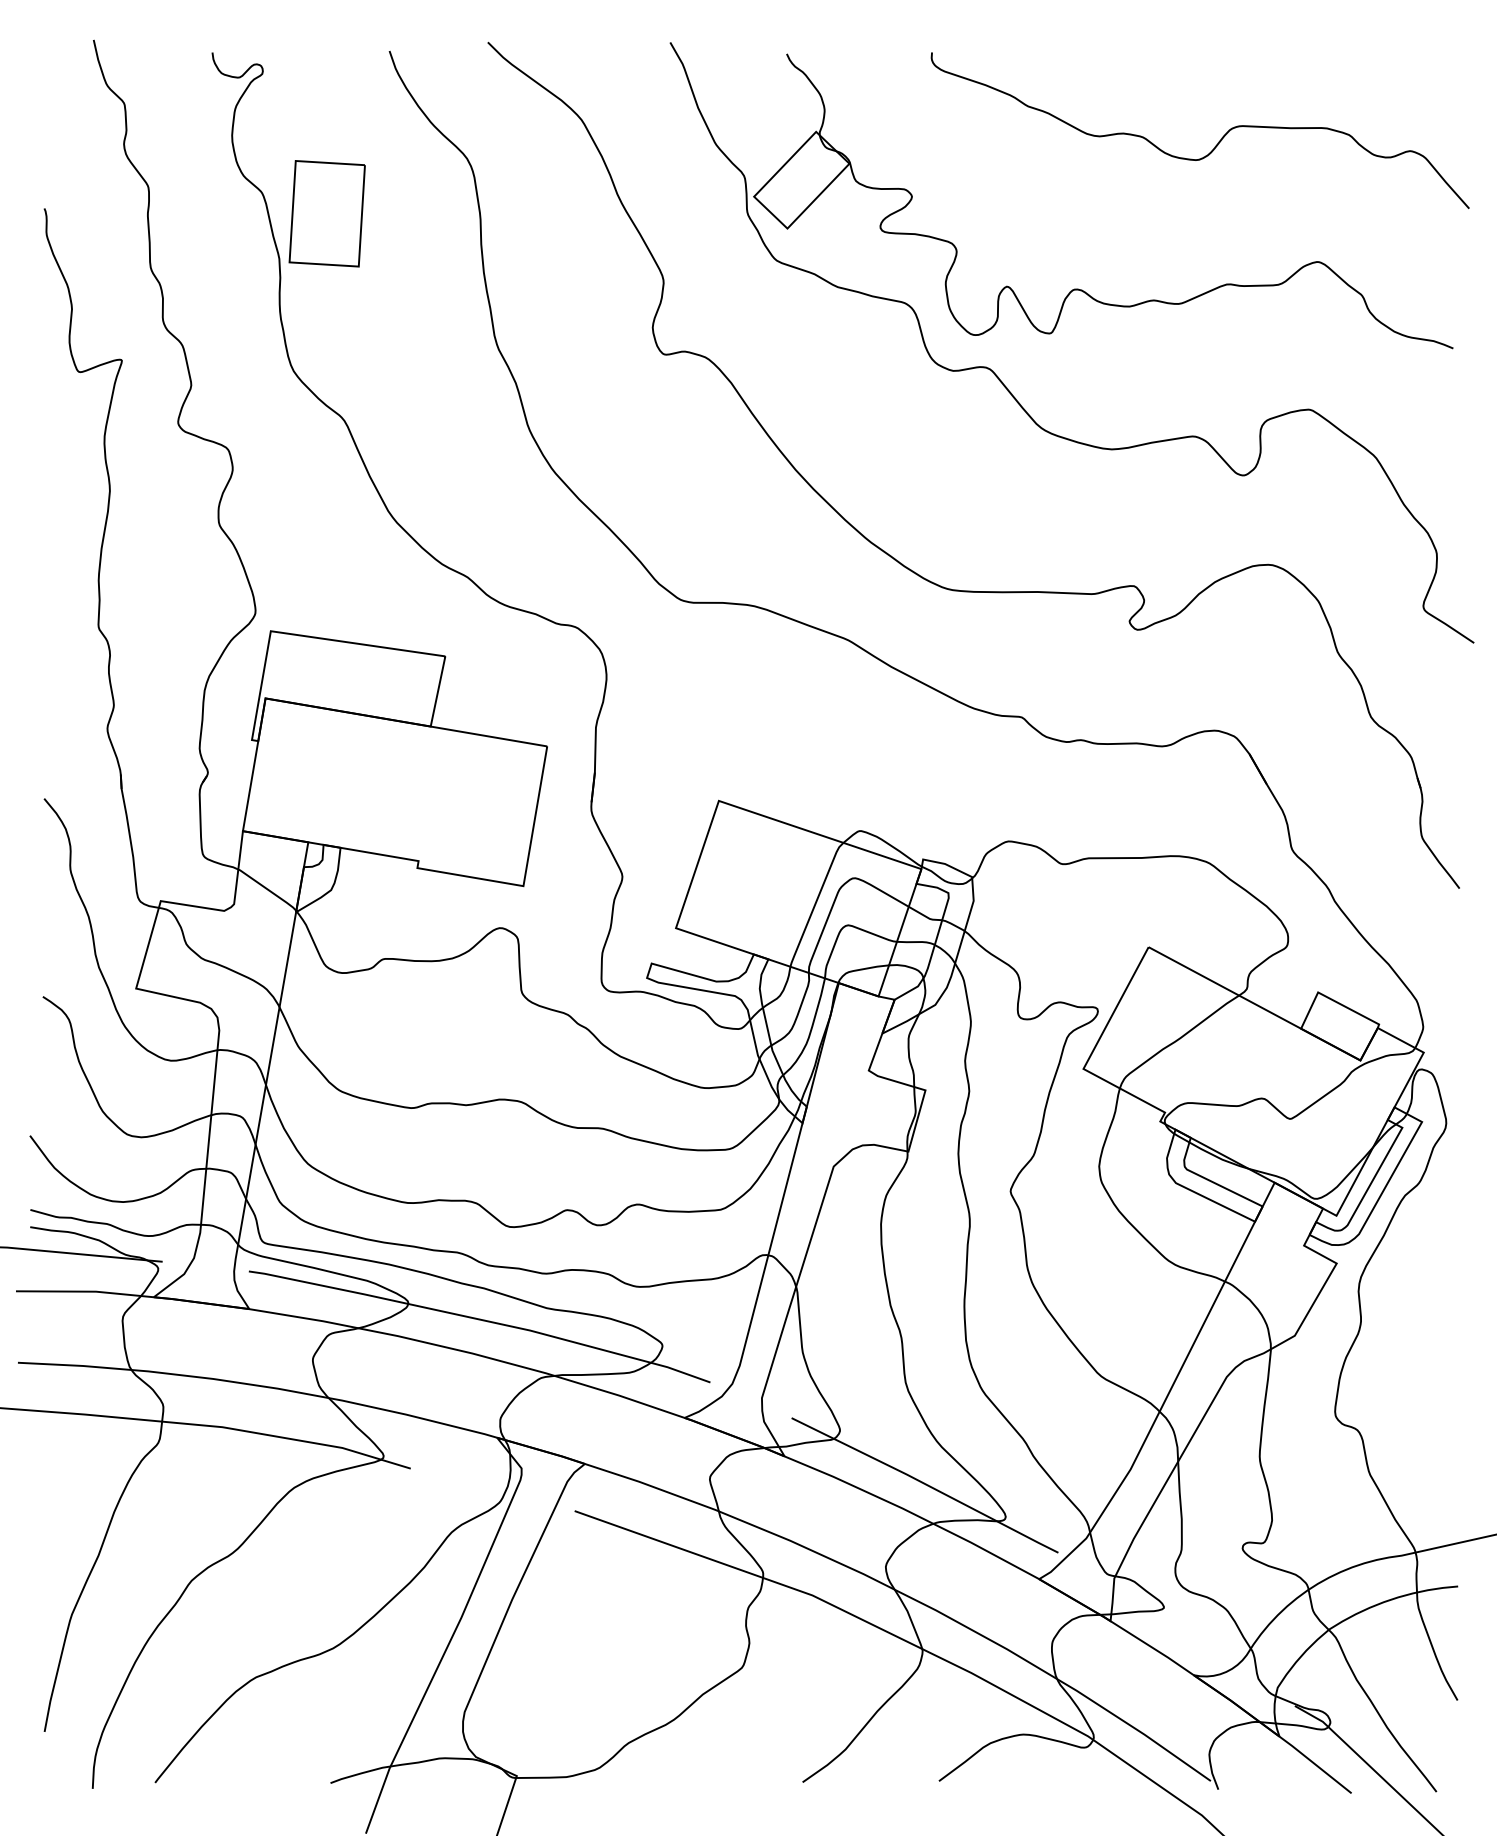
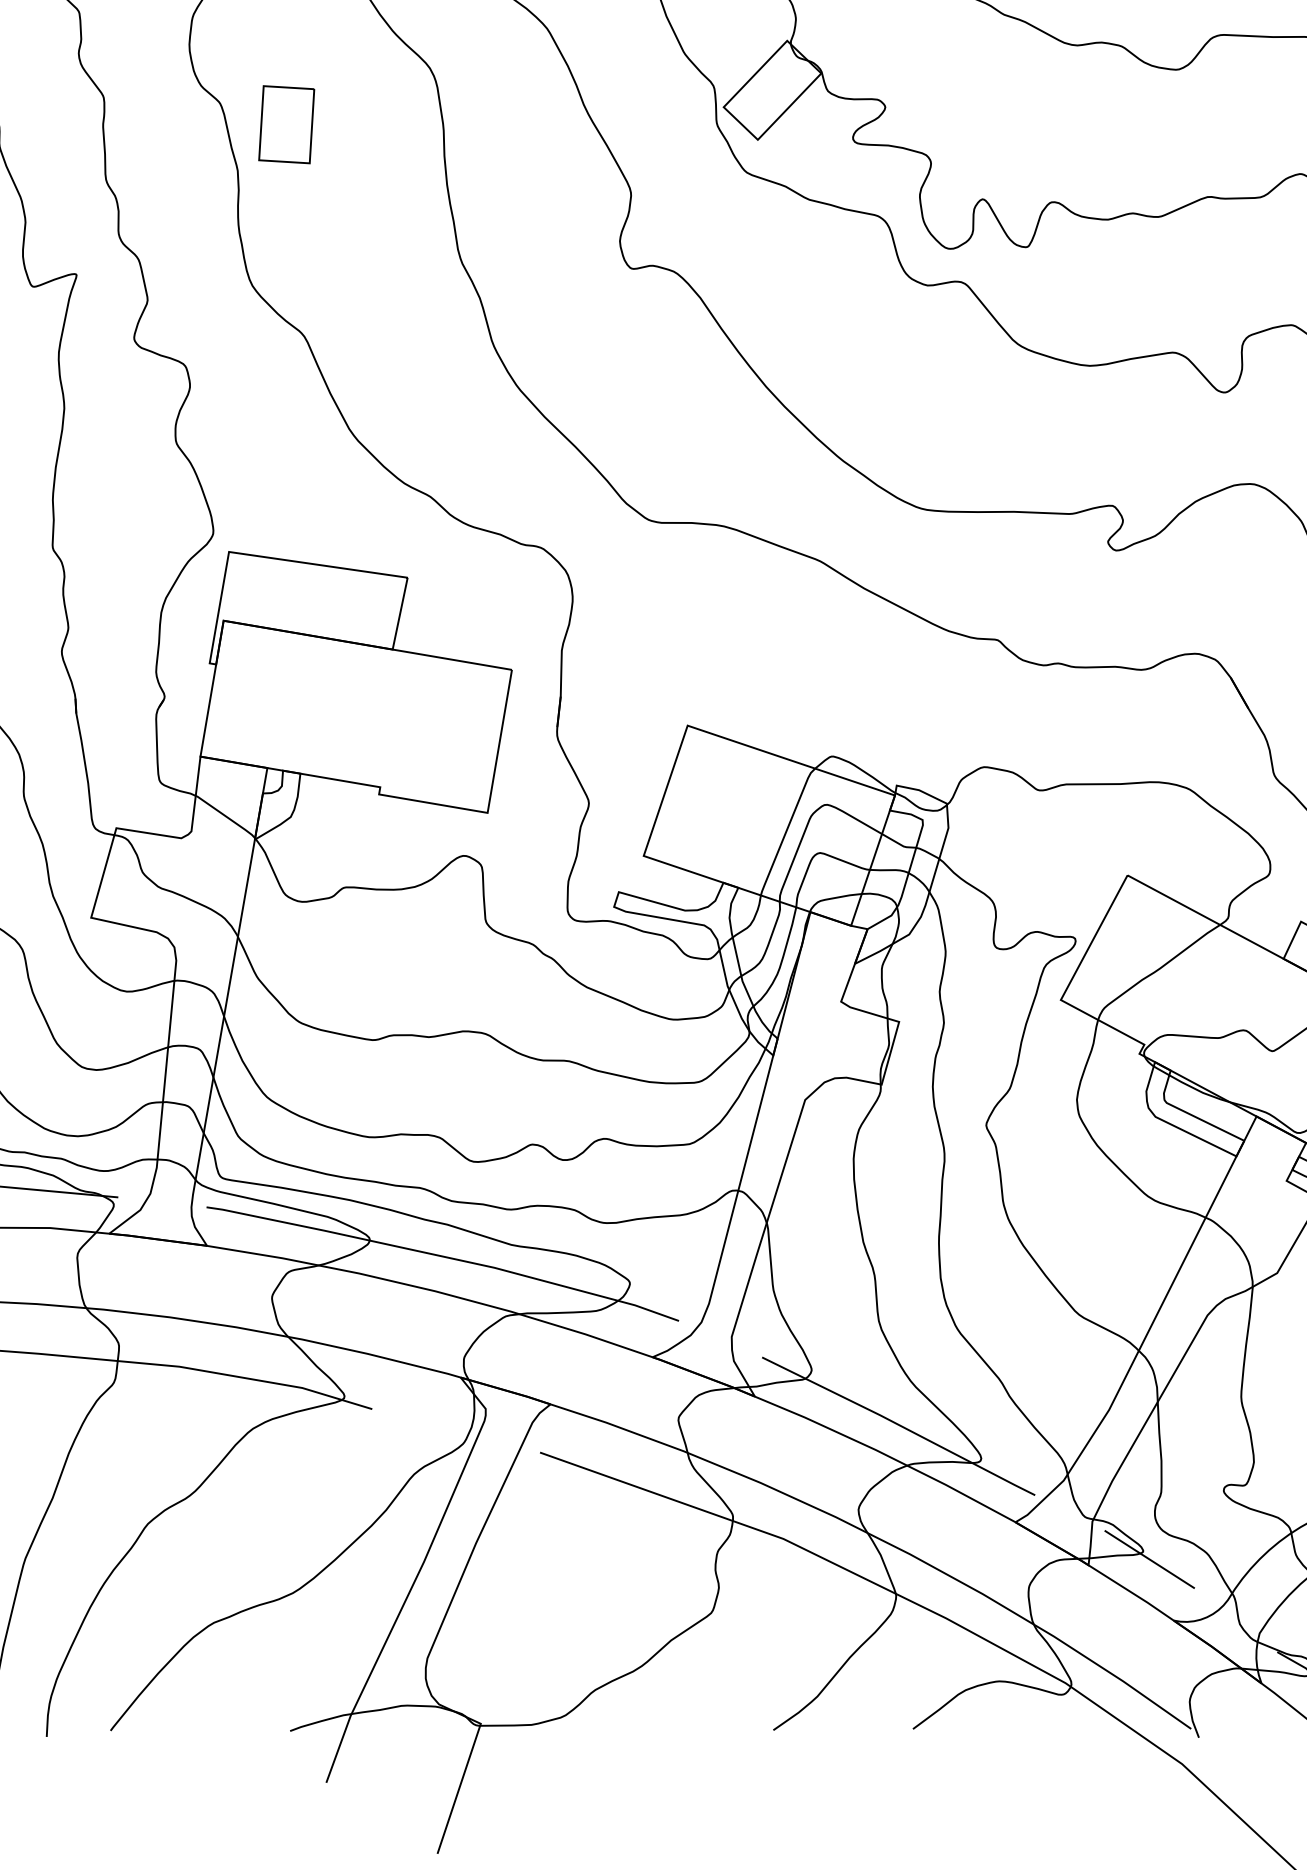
part: (326, 213) -> (286, 124), size x0.71
line: (1170, 1615) -> (1149, 1559), added

